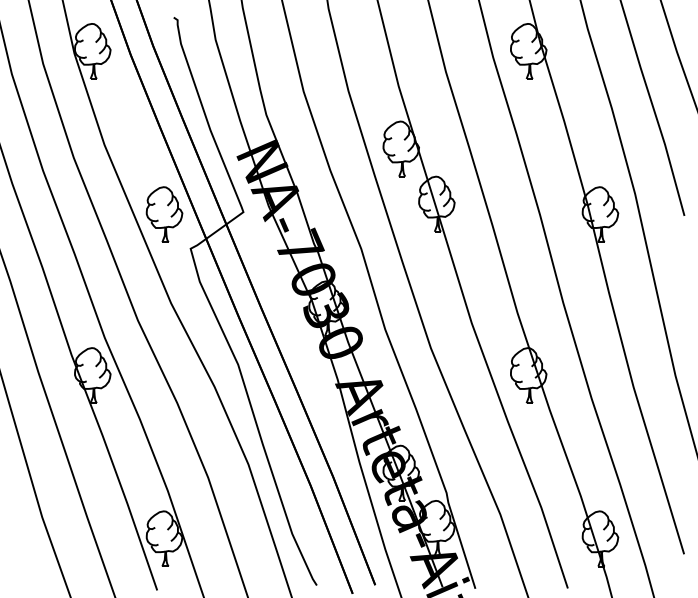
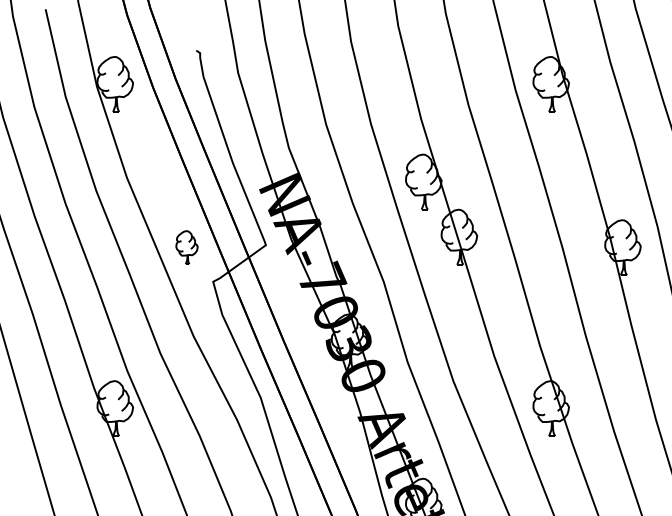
part: (164, 214) -> (187, 247), size x0.6

